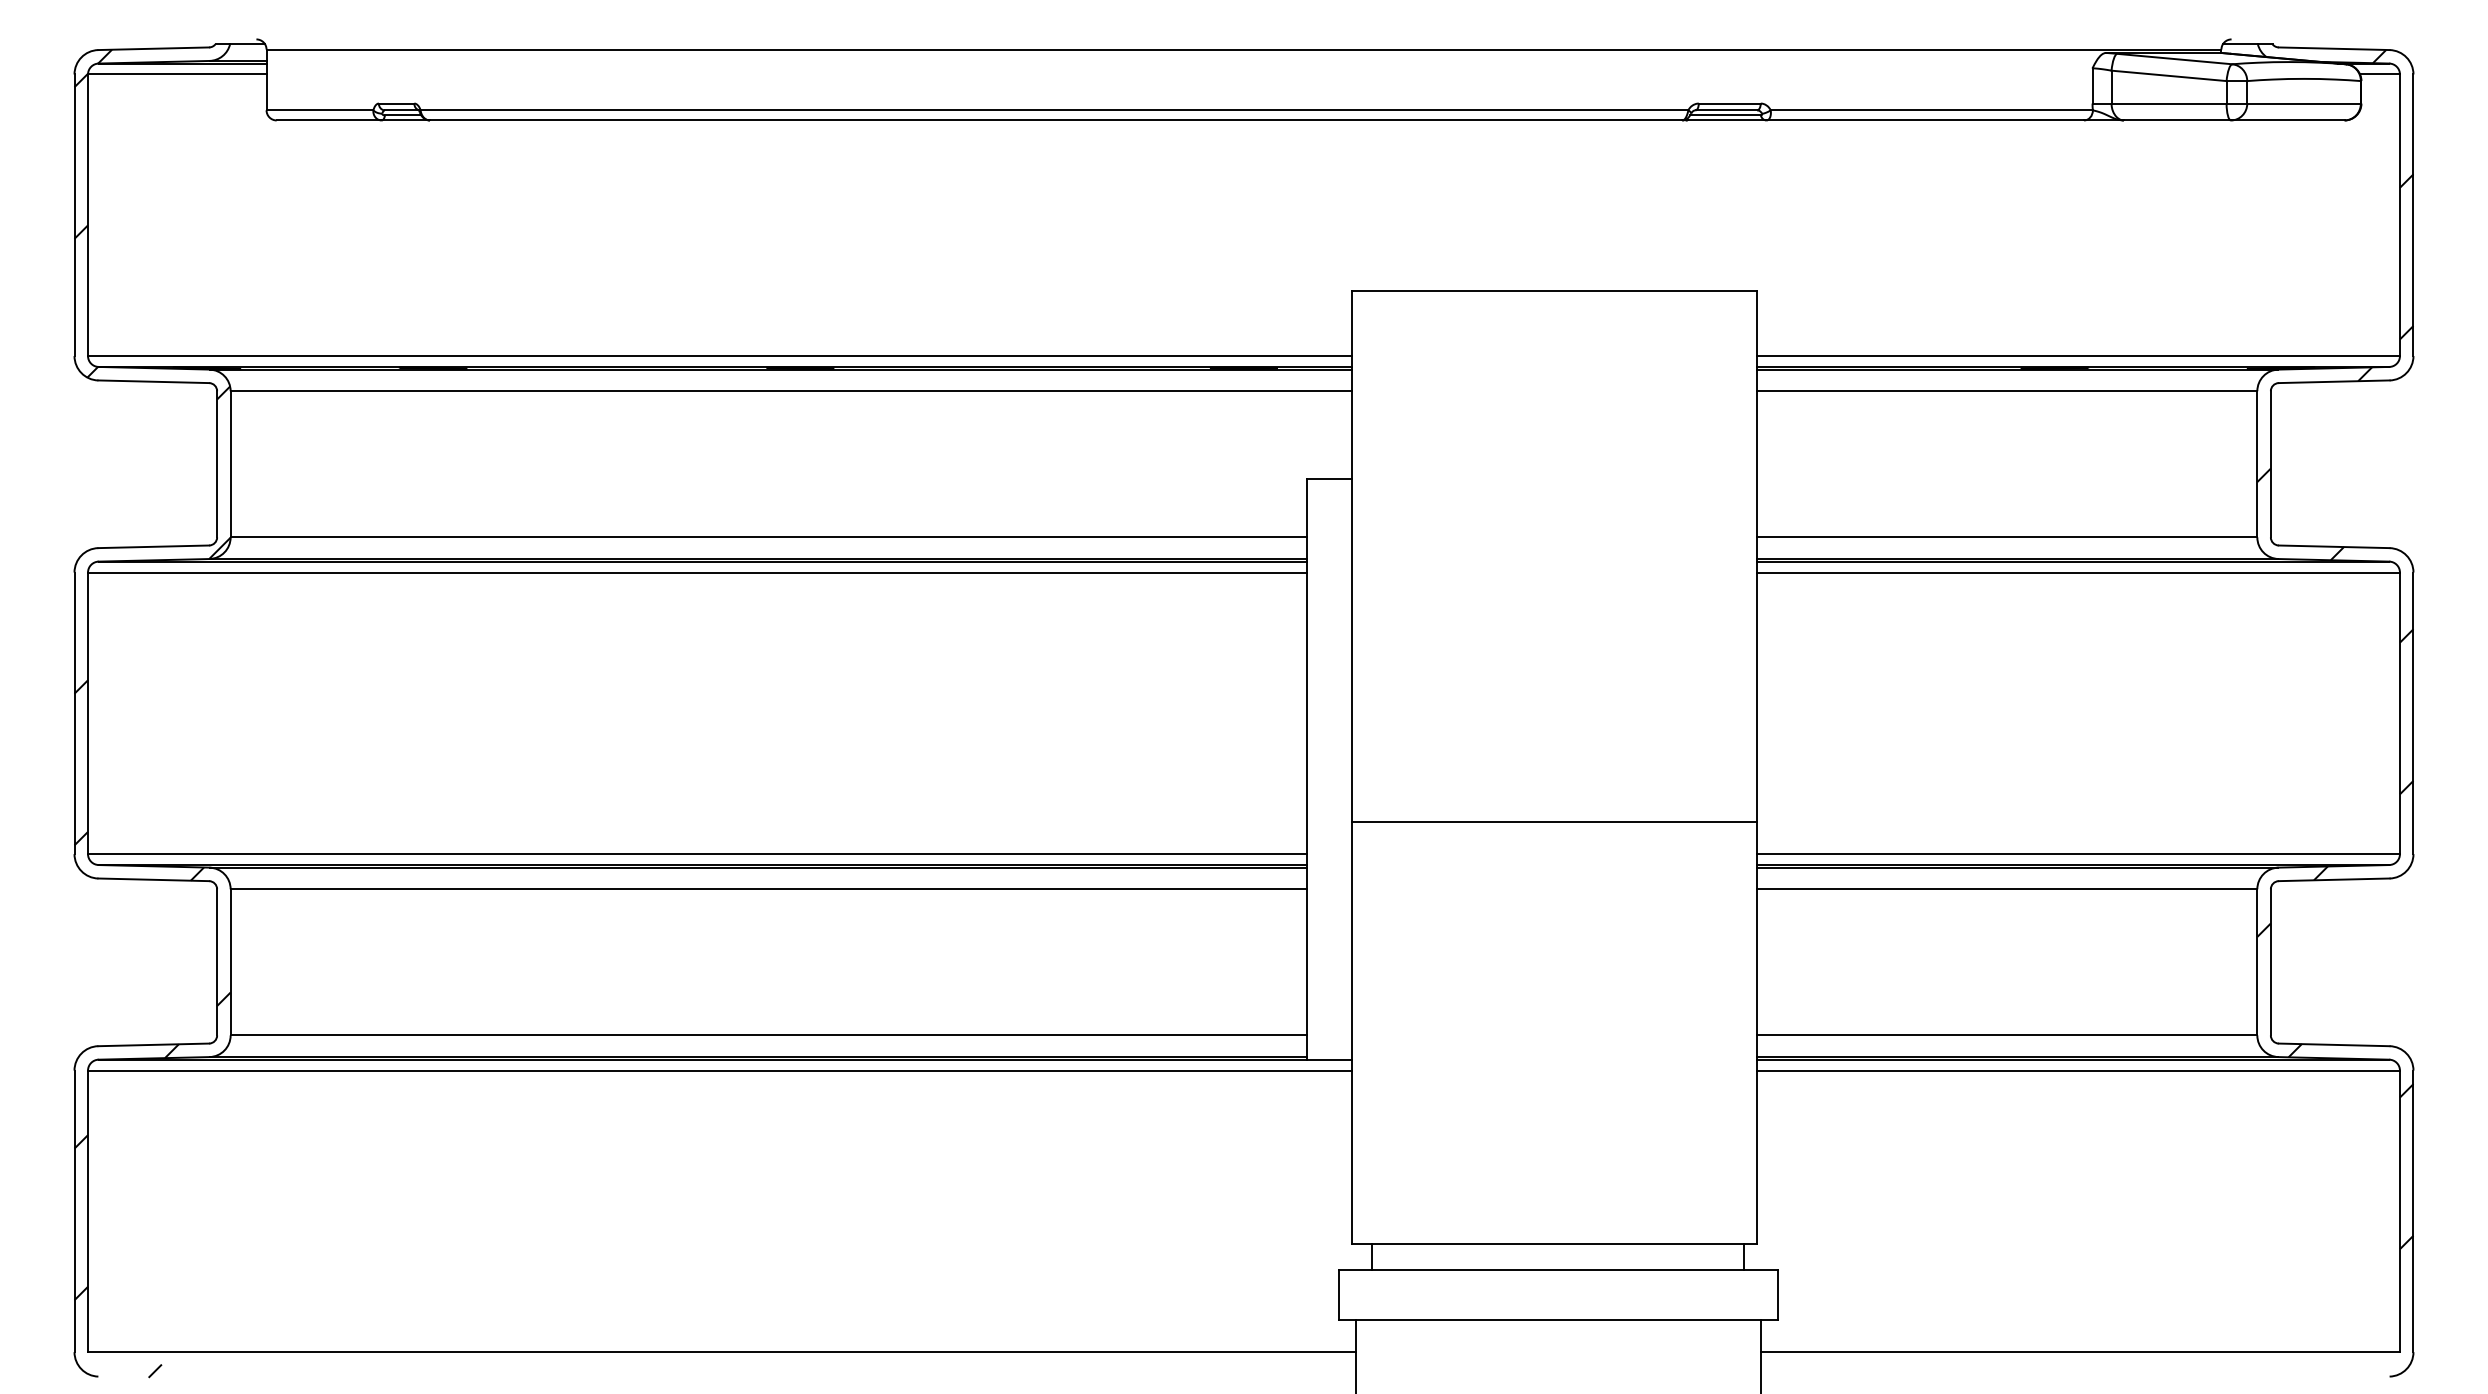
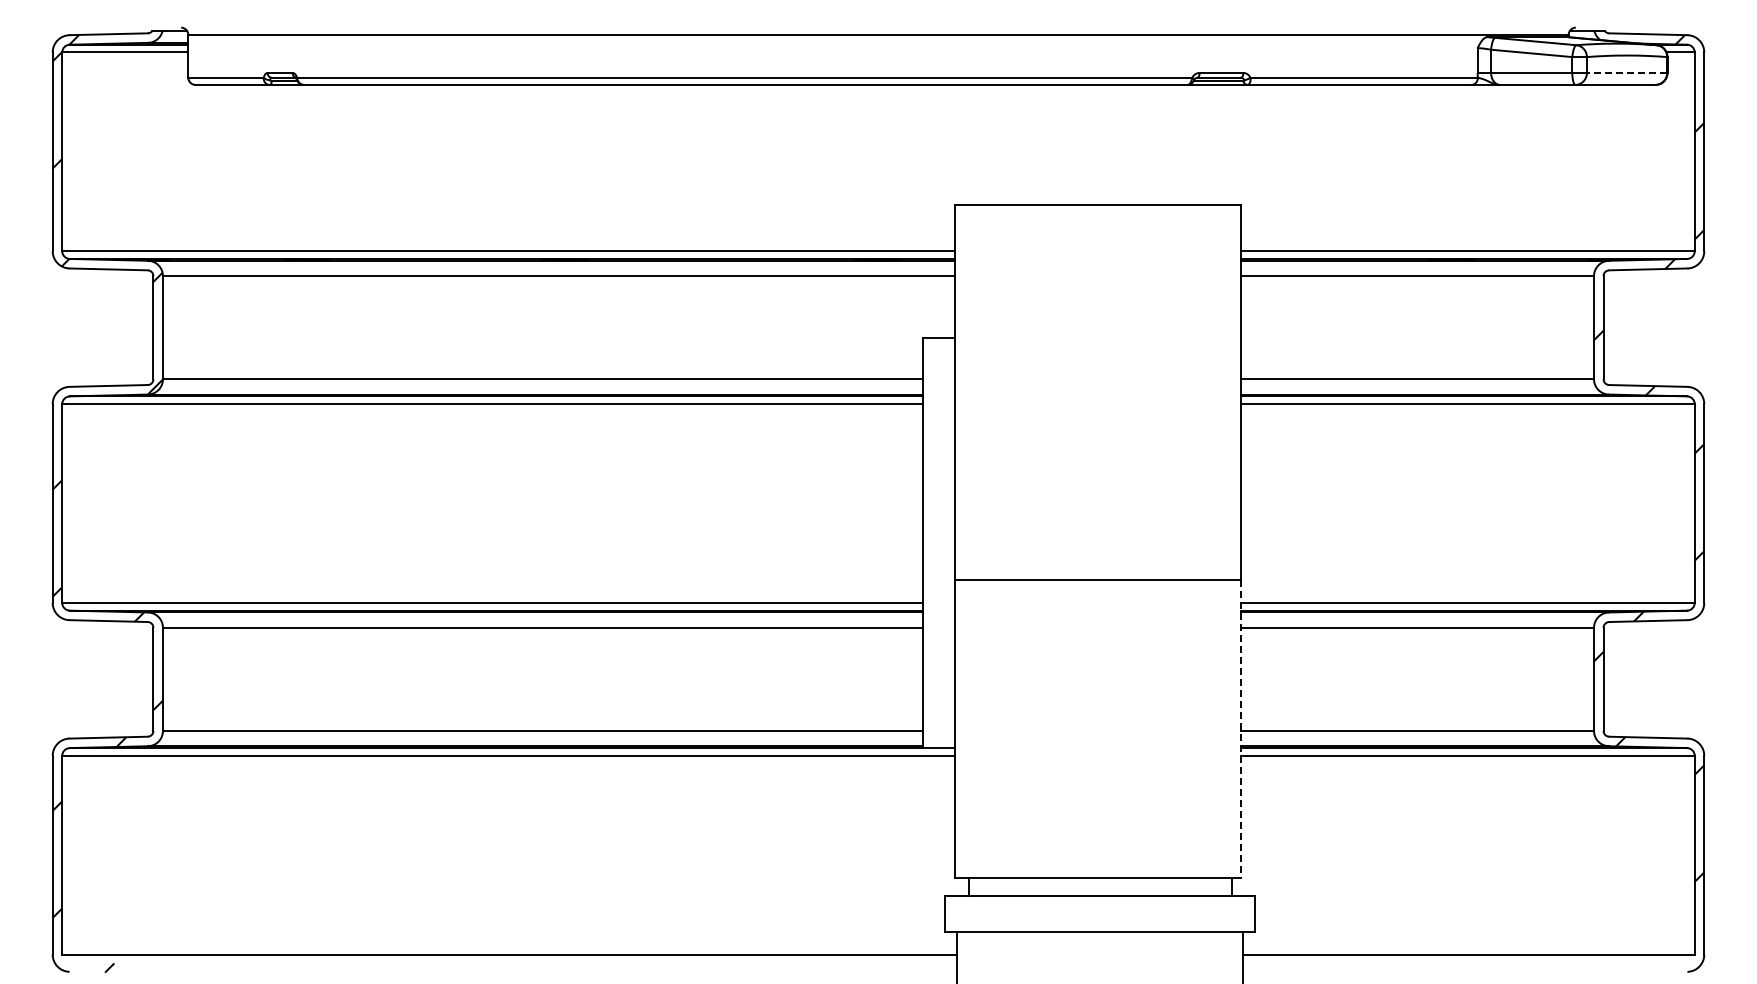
line: (2303, 102) -> (1626, 72), solid -> dashed
line: (1758, 1033) -> (1241, 729), solid -> dashed

